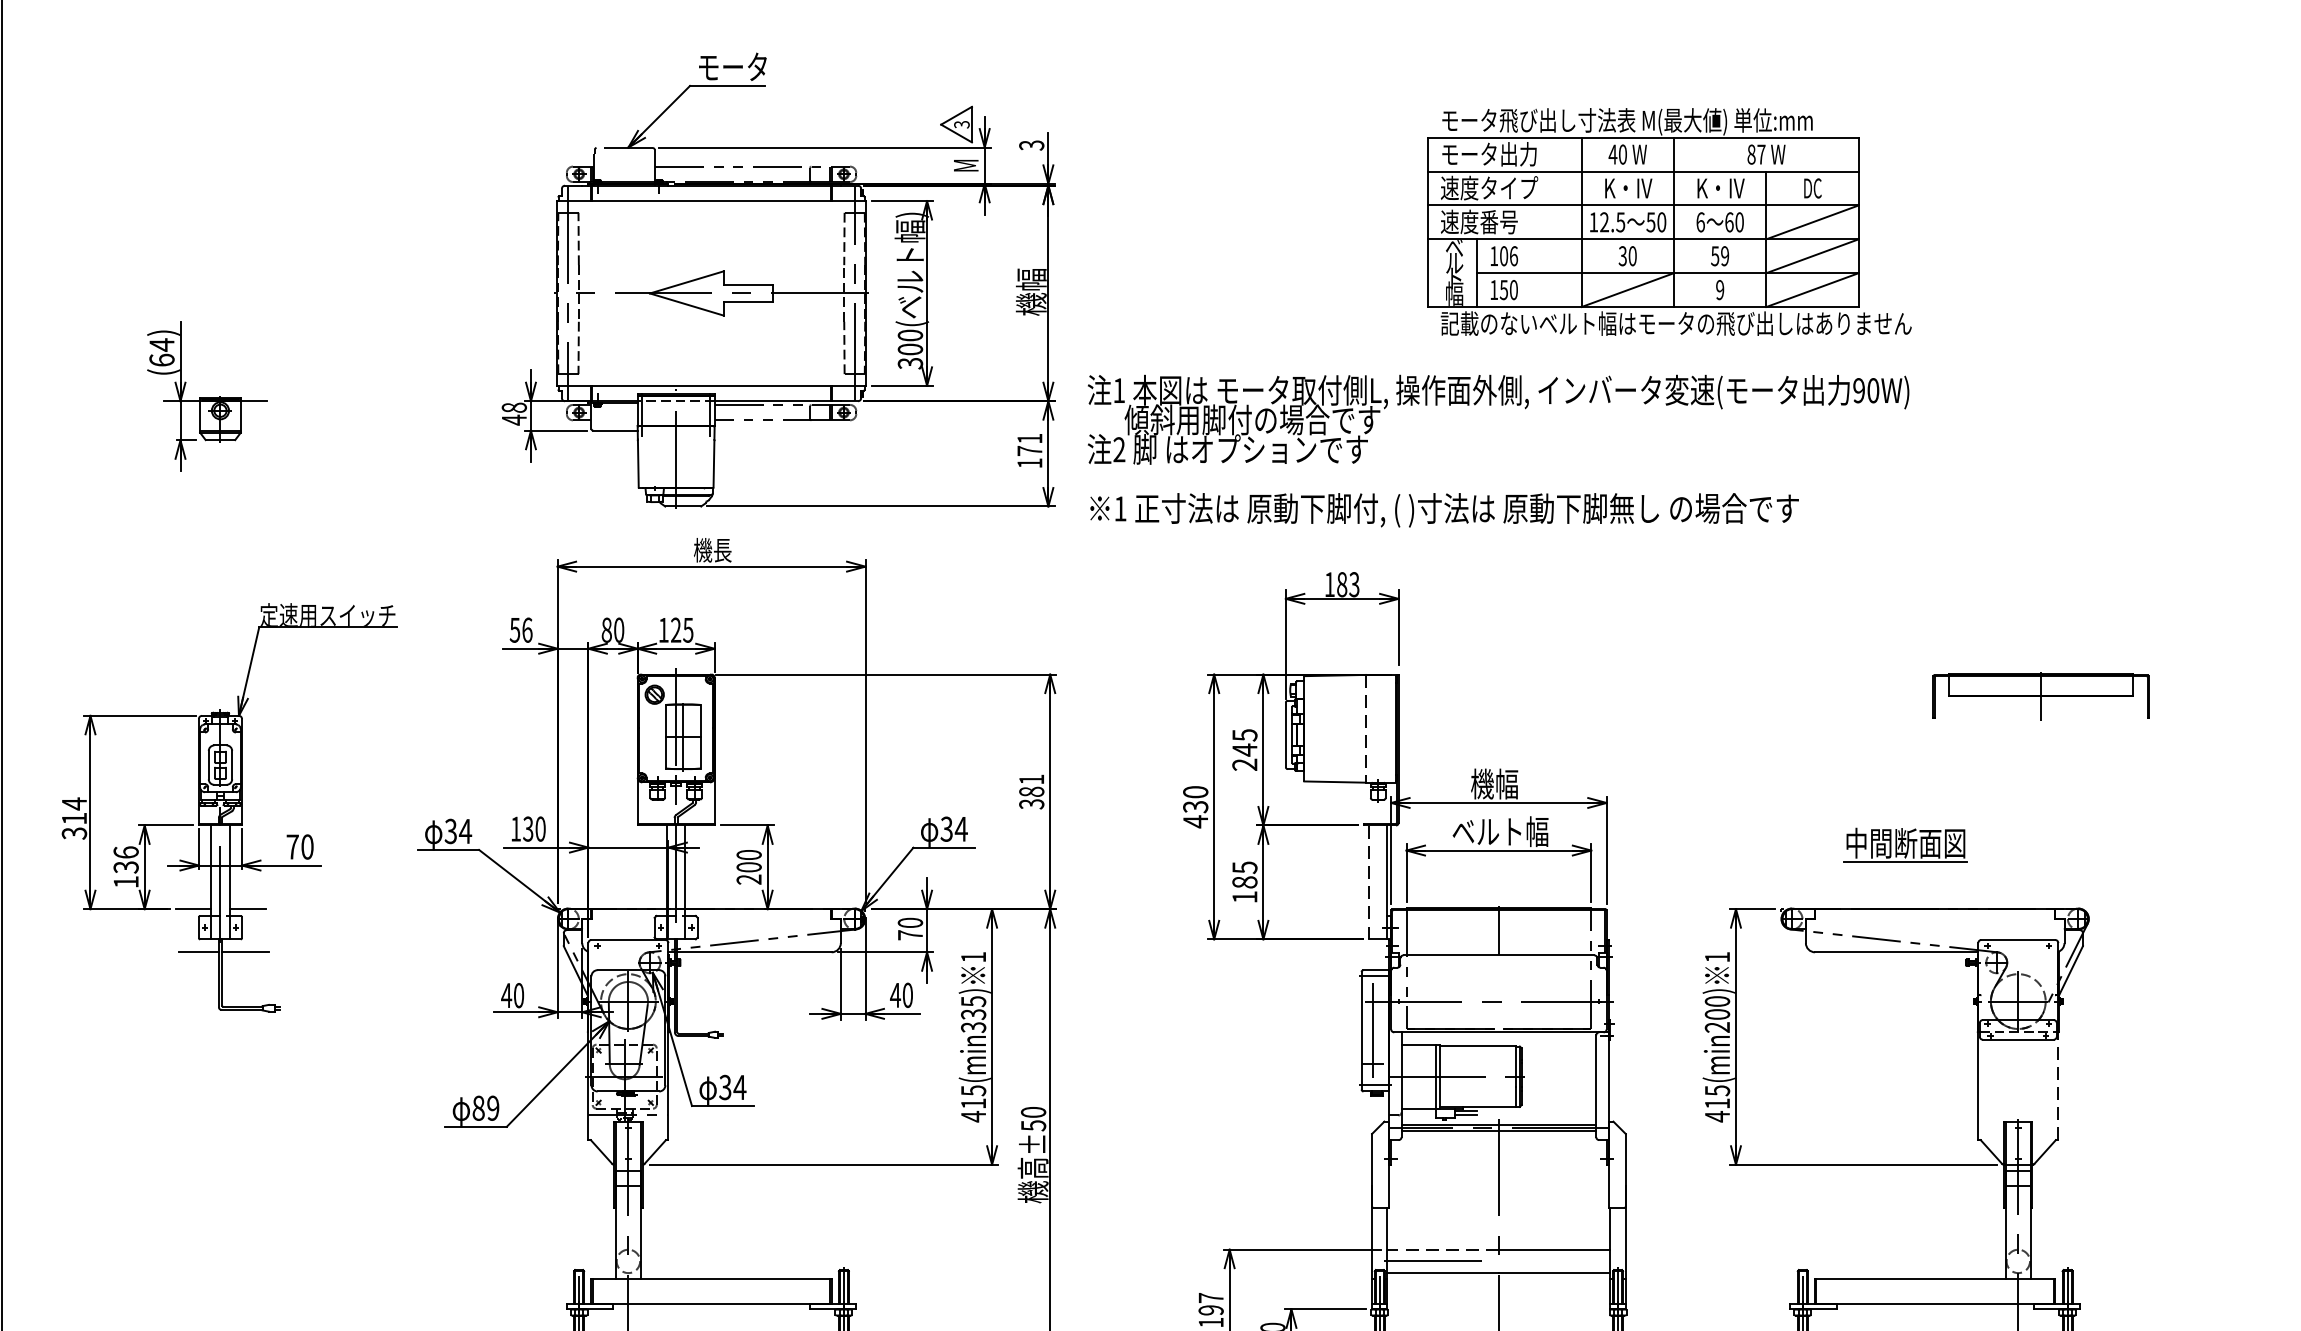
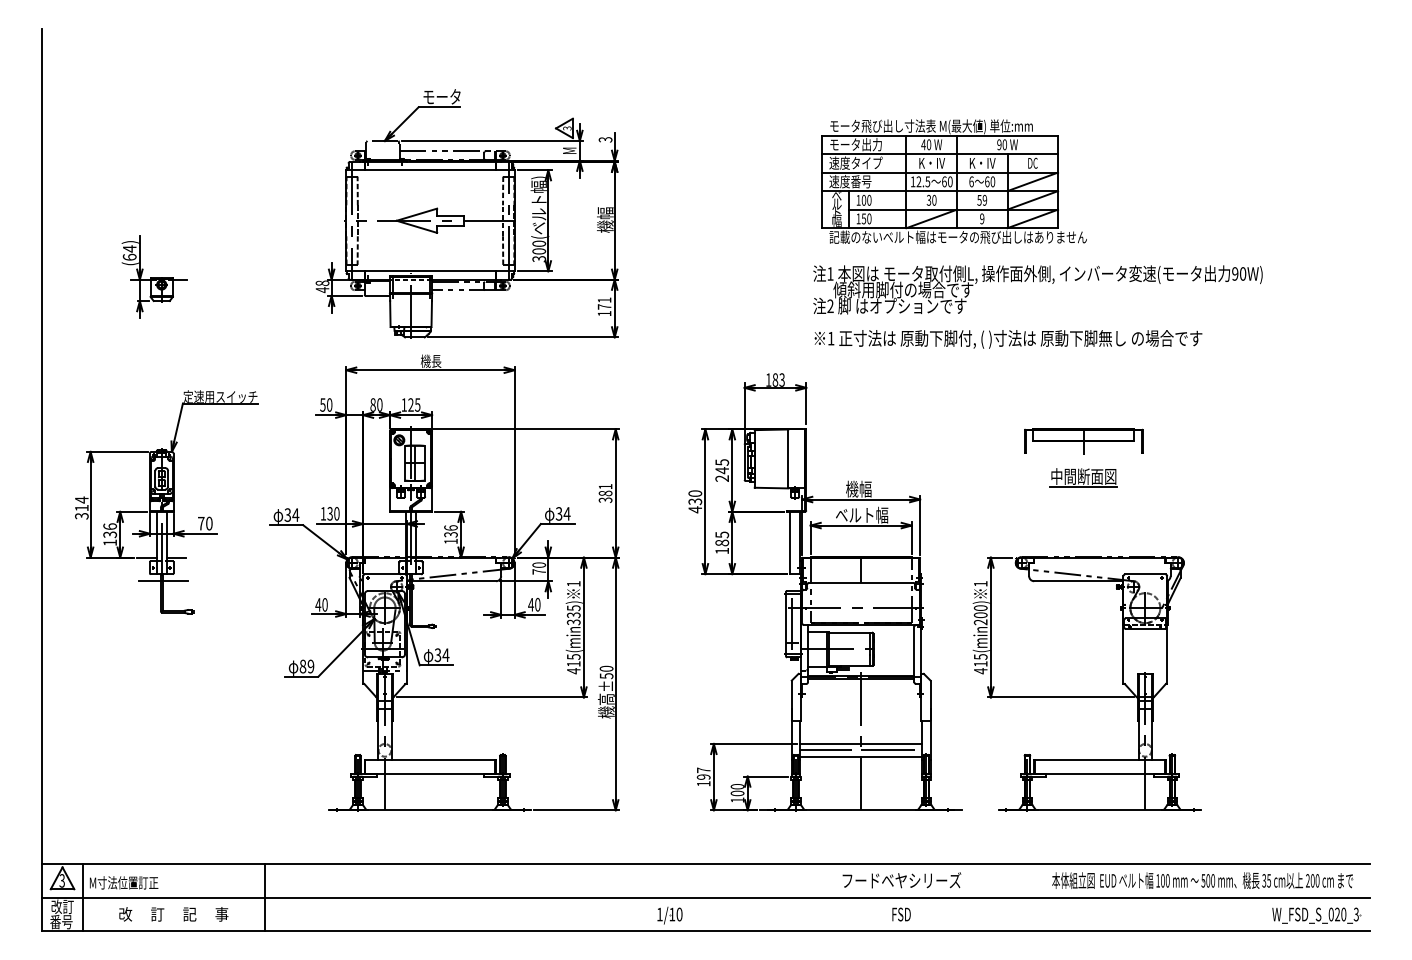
text: (1755, 154) -> (1001, 144), 87 -> 90
text: (1651, 221) -> (944, 181), 50 -> 60
text: (1514, 256) -> (869, 200), 106 -> 100
text: (1497, 450) -> (1037, 306), moved
text: (527, 629) -> (329, 404), 56 -> 50
part: (2040, 696) -> (1083, 441), moved
line: (1366, 729) -> (788, 459), dashed -> solid
part: (1905, 844) -> (1083, 477), moved
text: (748, 866) -> (450, 534), 200 -> 136
line: (1369, 881) -> (790, 542), dashed -> solid
line: (2058, 1086) -> (1167, 654), dashed -> solid
line: (1442, 1248) -> (830, 743), dashed -> solid
line: (1556, 1261) -> (892, 750), added

